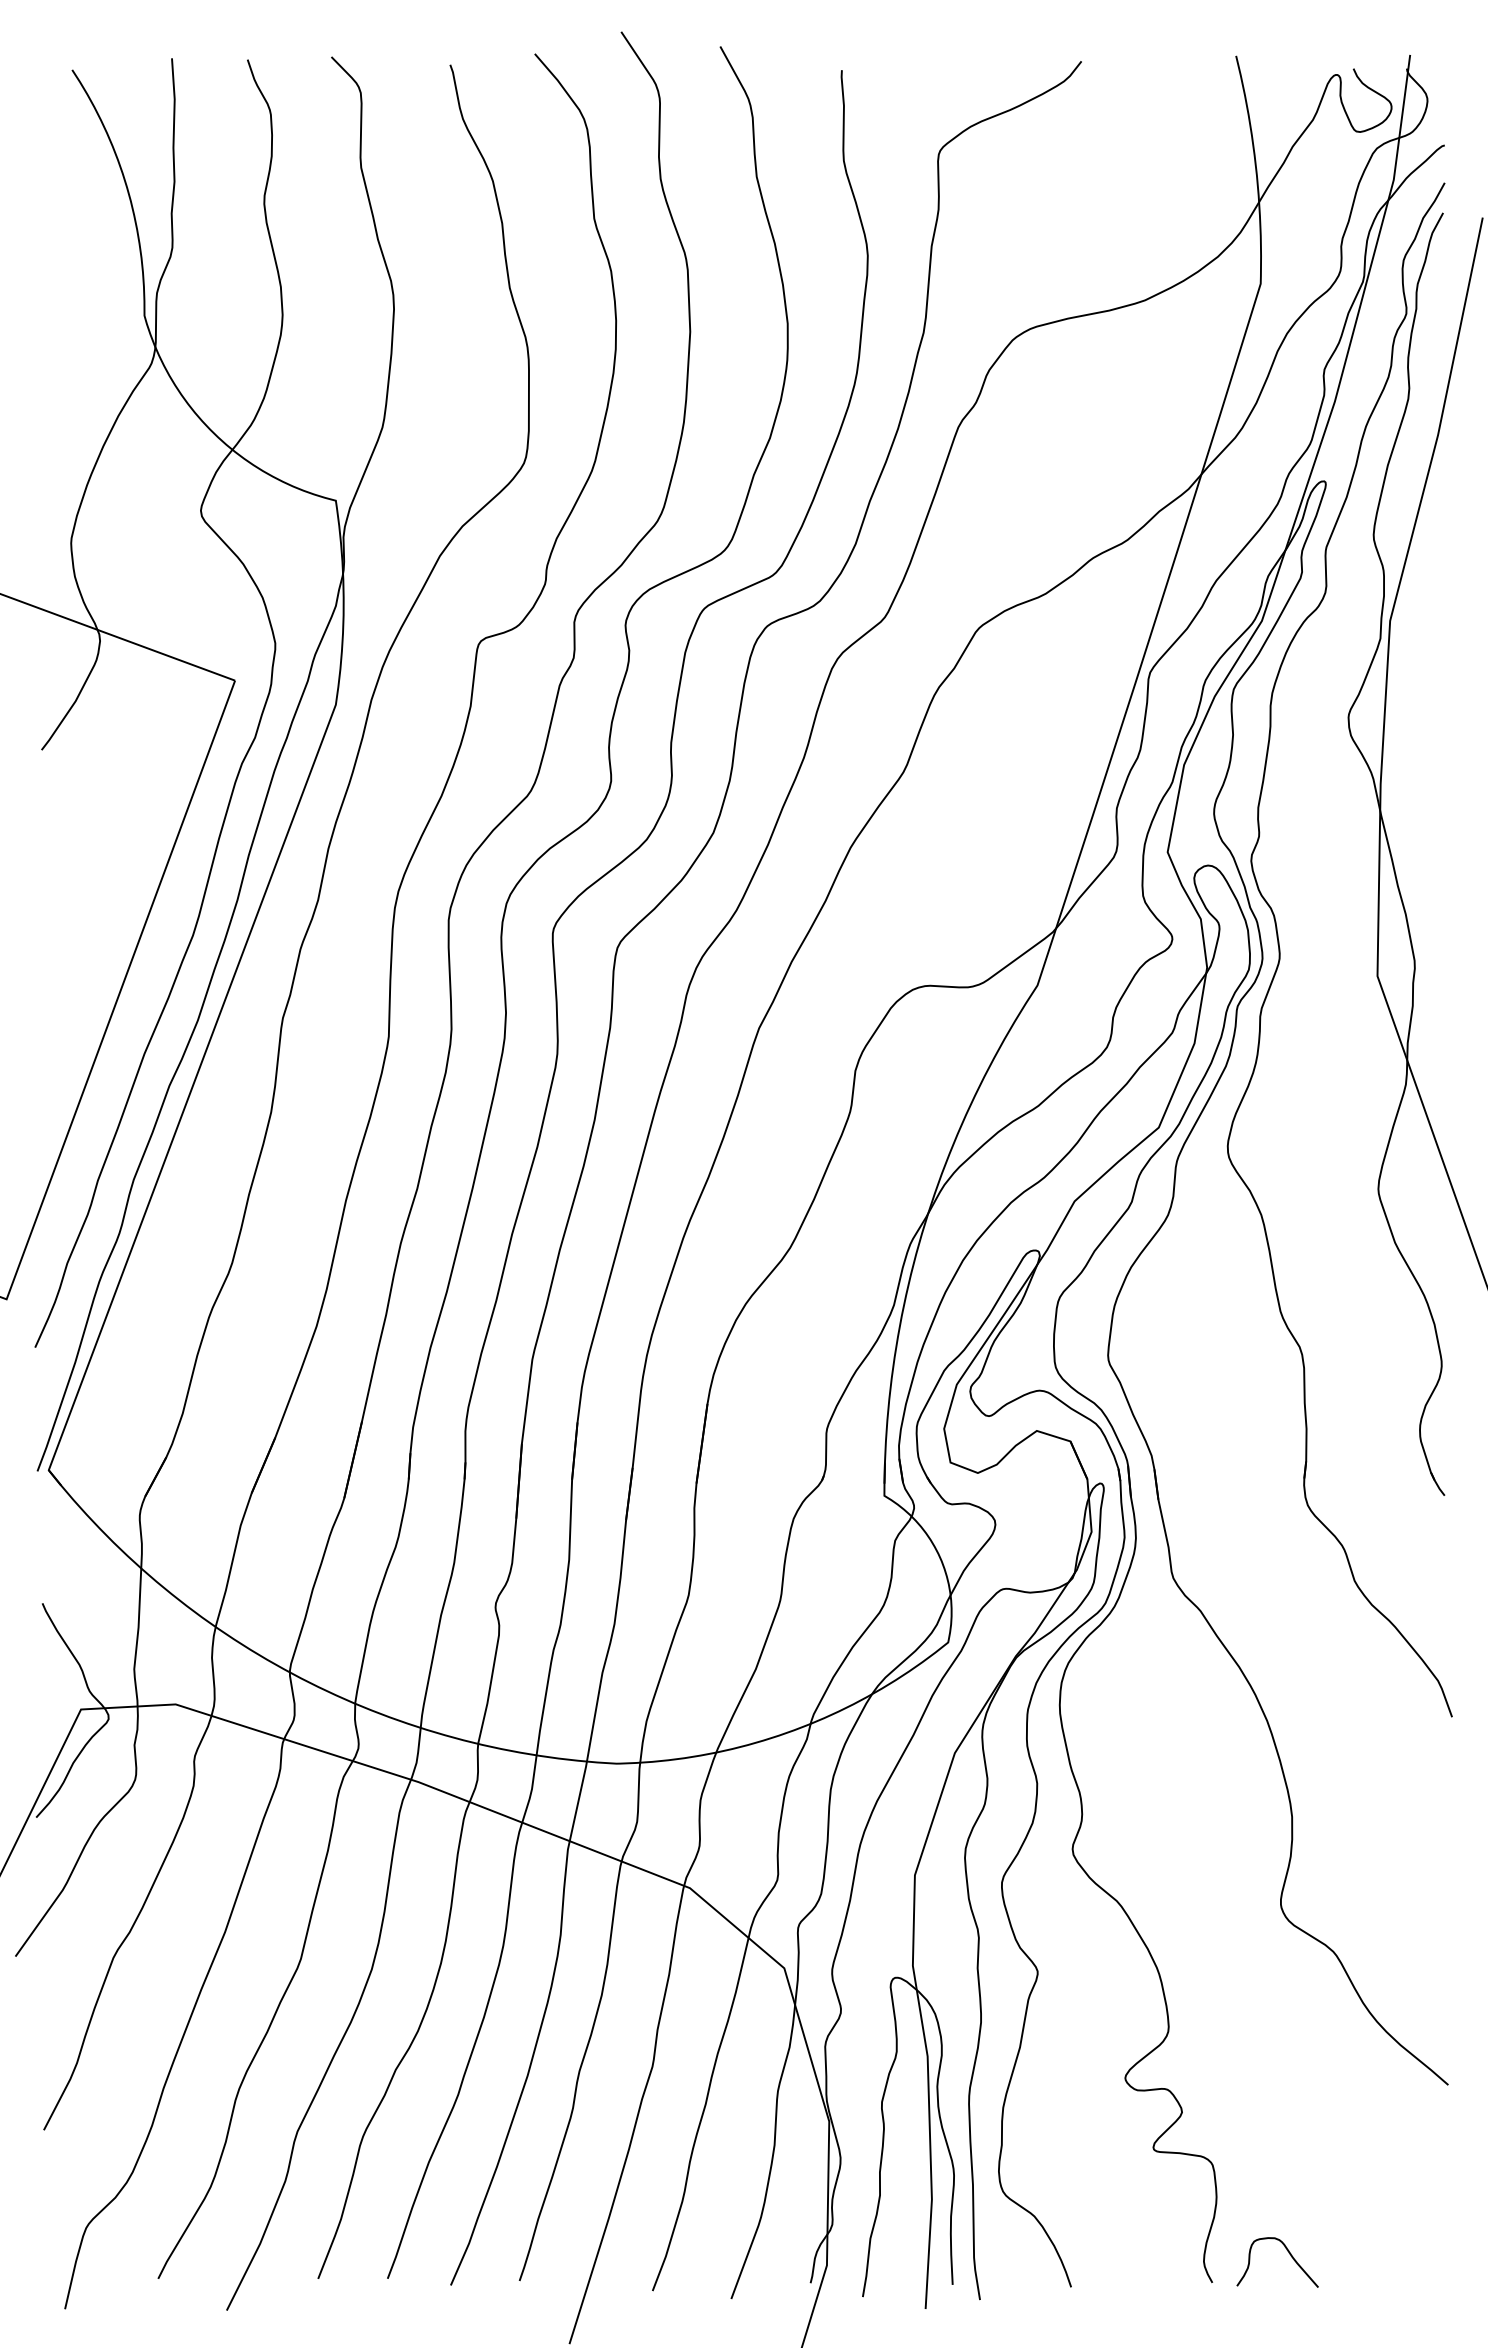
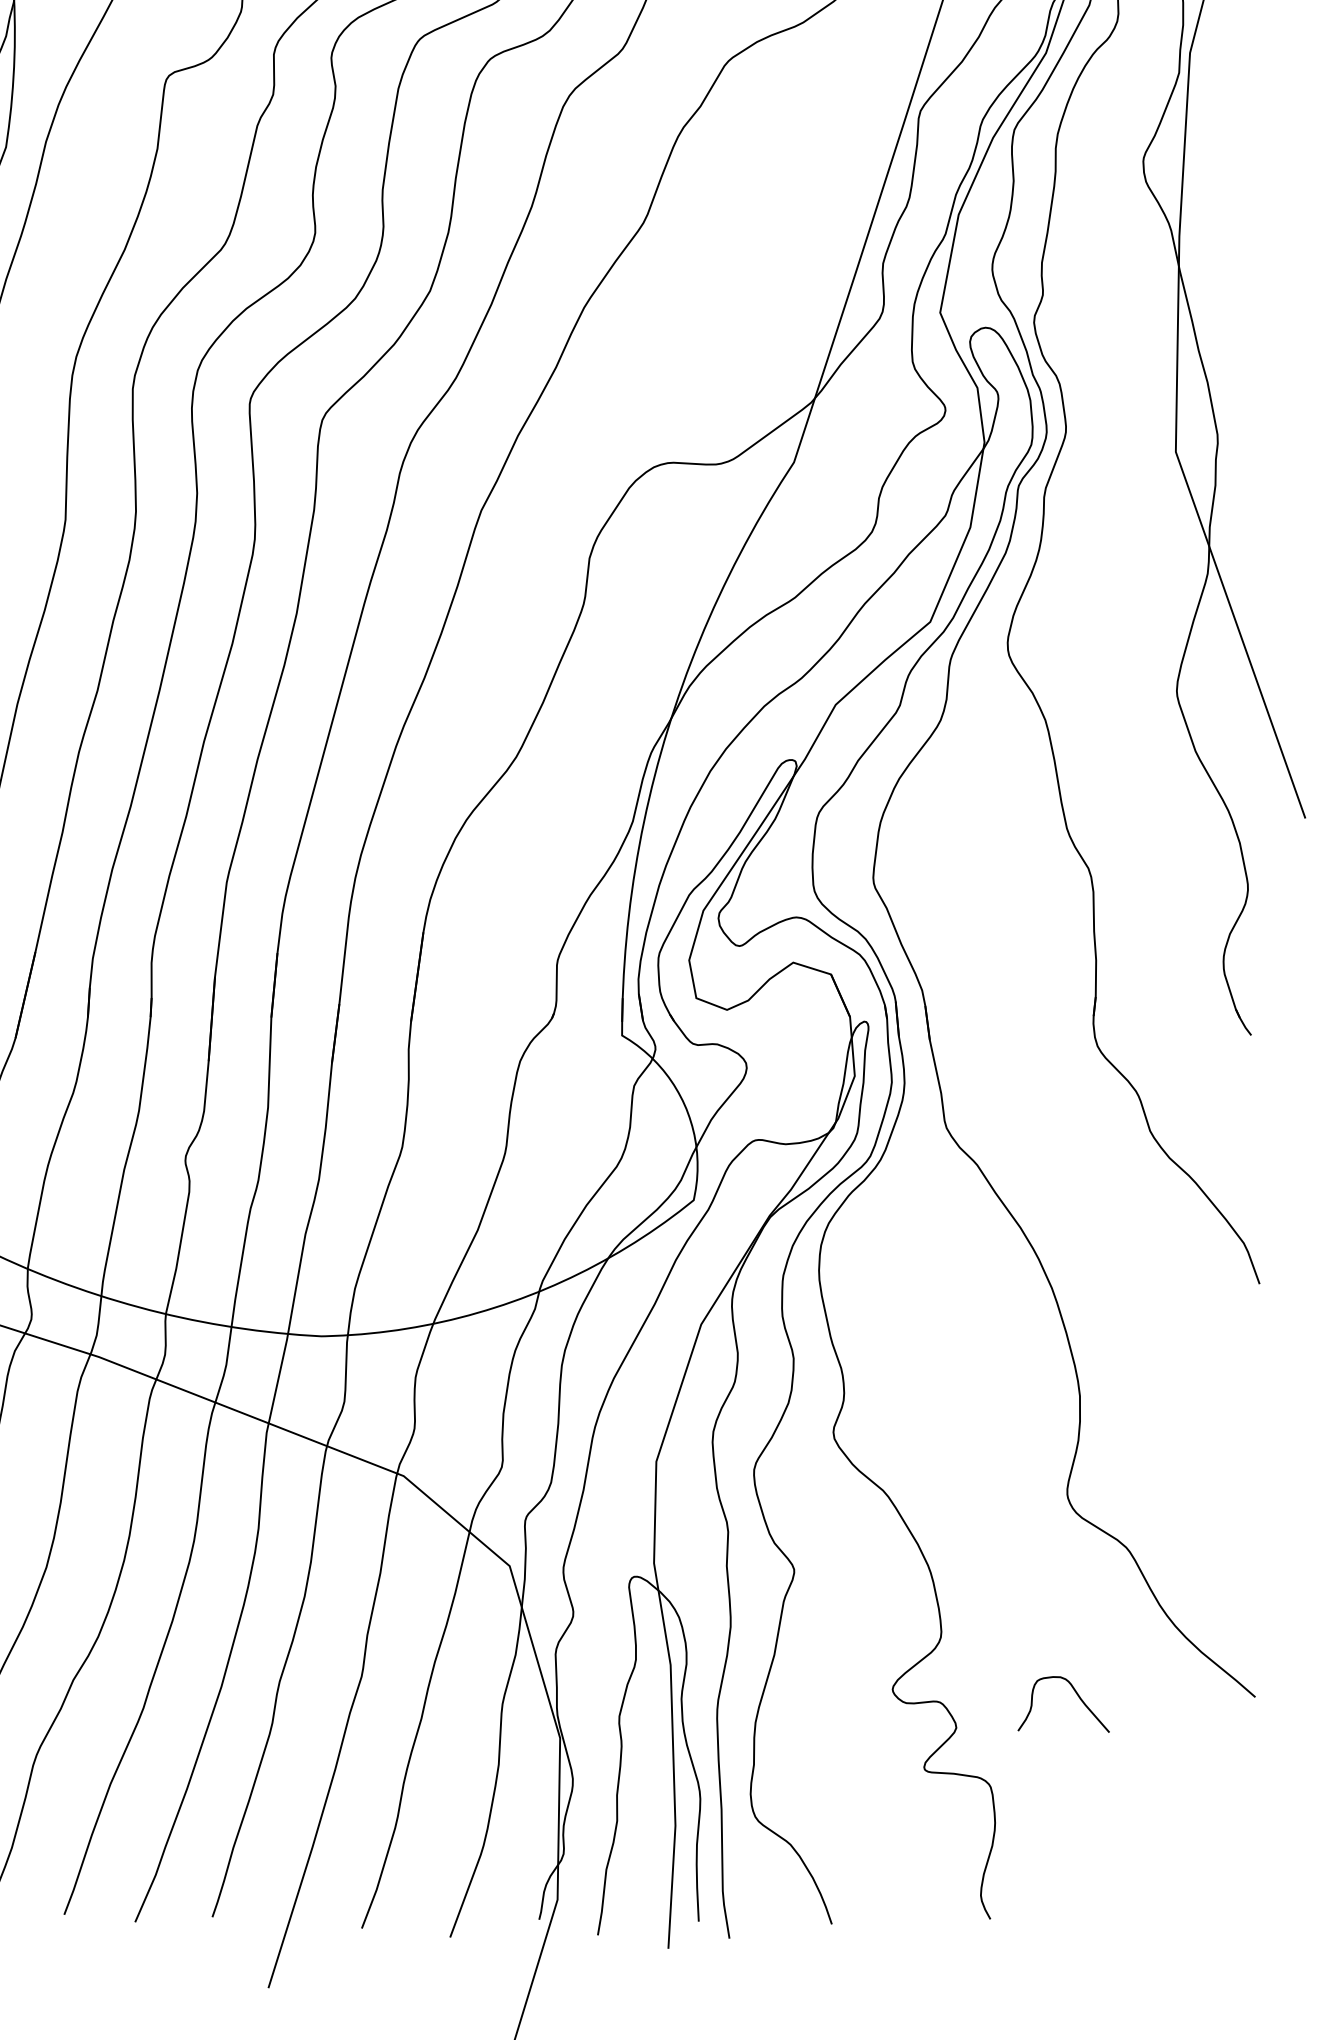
curve: (1288, 2253) -> (1075, 1694), moved

